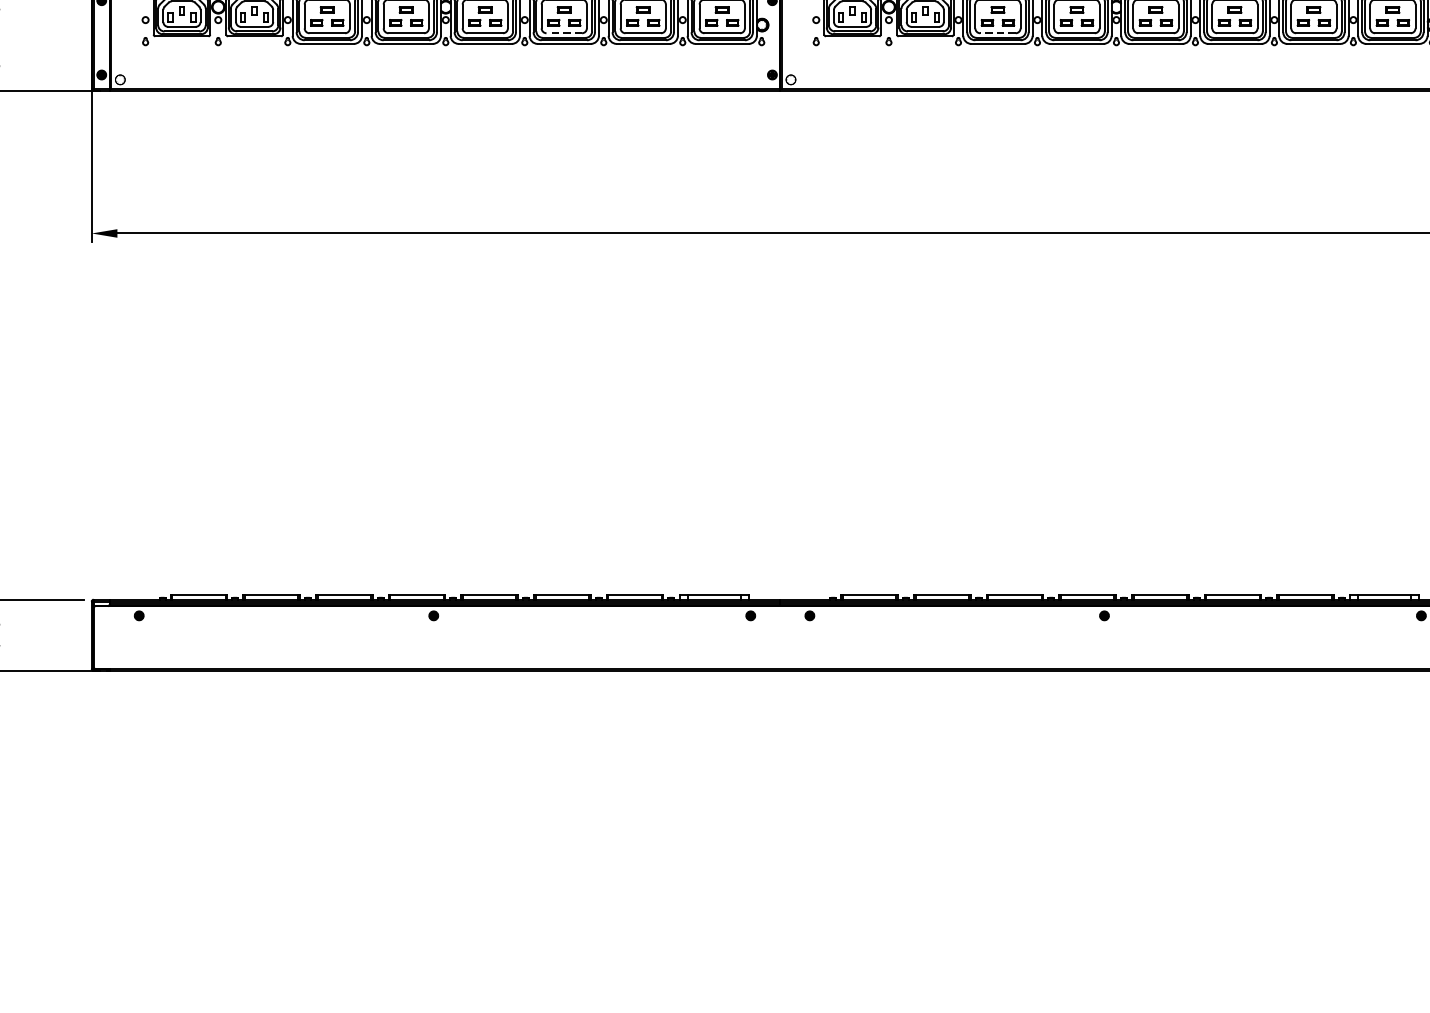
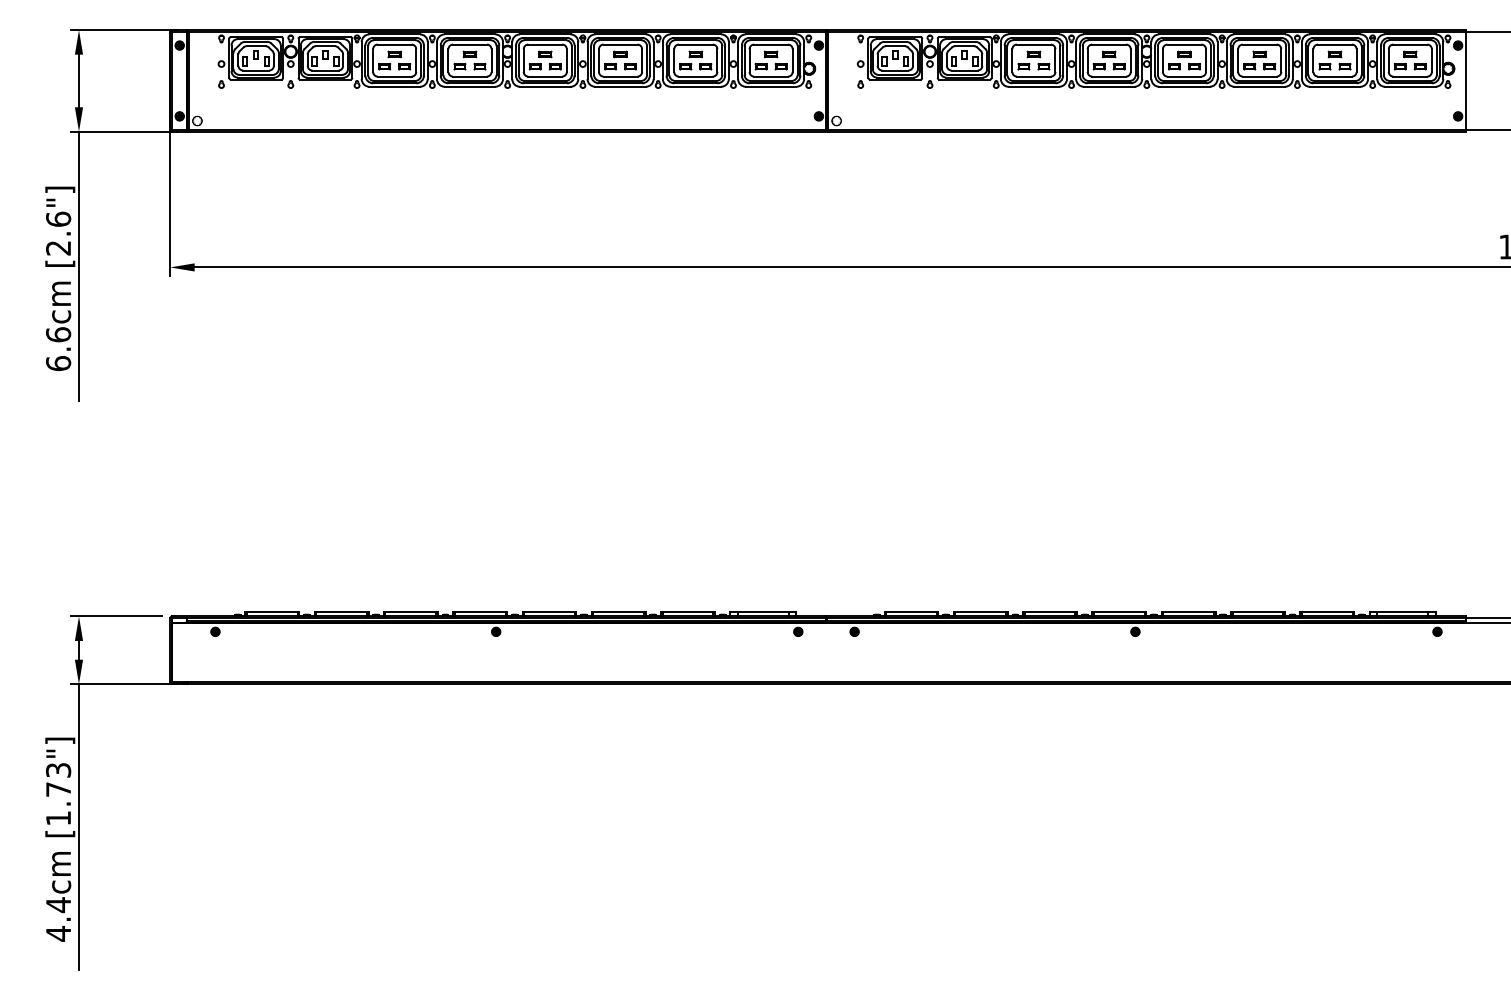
line: (564, 33) -> (620, 76), dashed -> solid
line: (997, 33) -> (1033, 76), dashed -> solid

